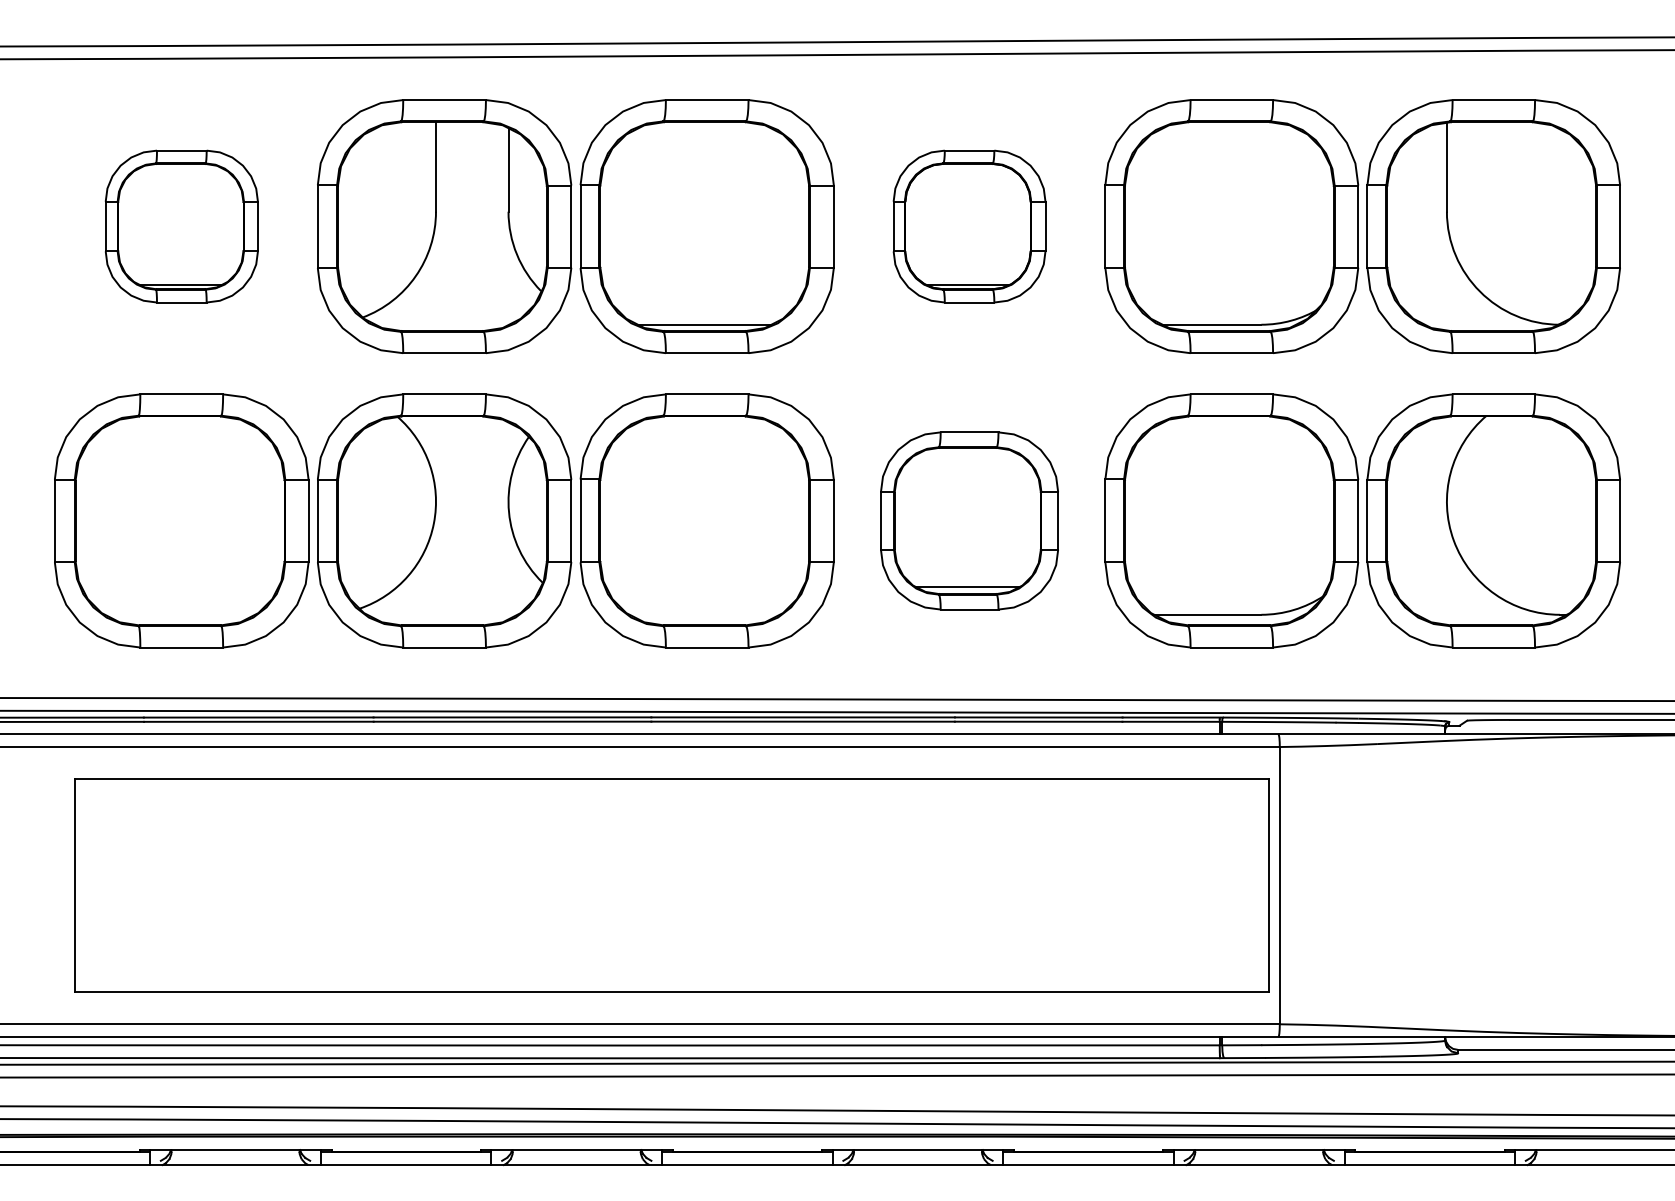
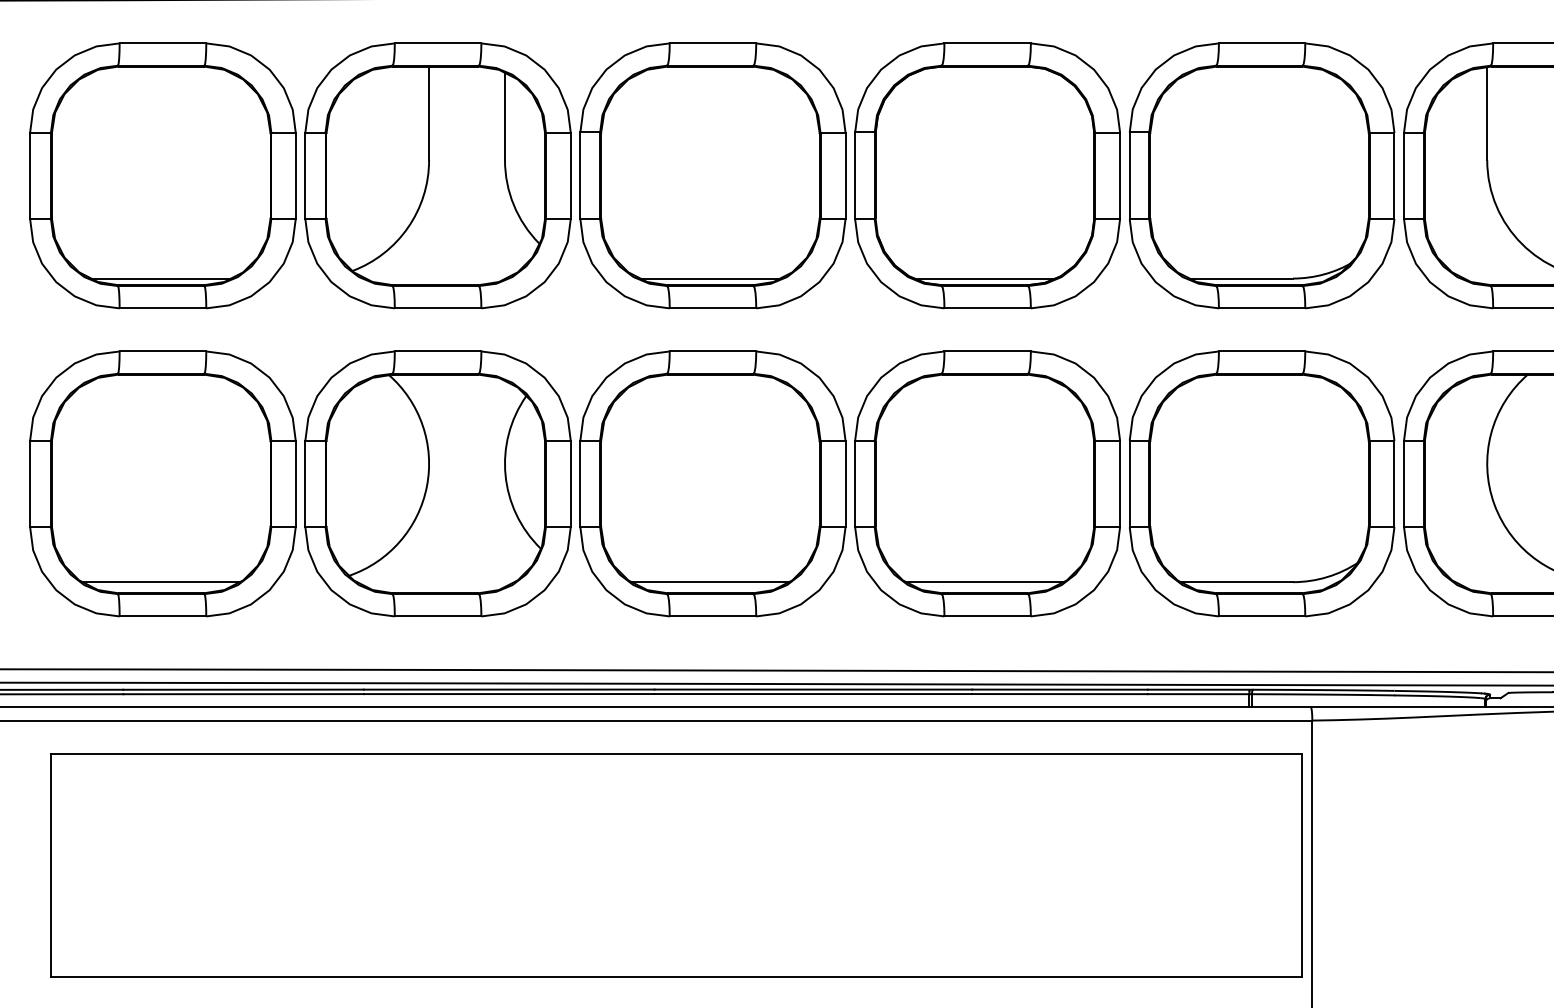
part: (181, 226) -> (162, 175), size x1.67
part: (969, 226) -> (987, 175), size x1.67
part: (969, 520) -> (987, 483), size x1.43
line: (180, 614) -> (161, 581), added
line: (704, 614) -> (710, 581), added

